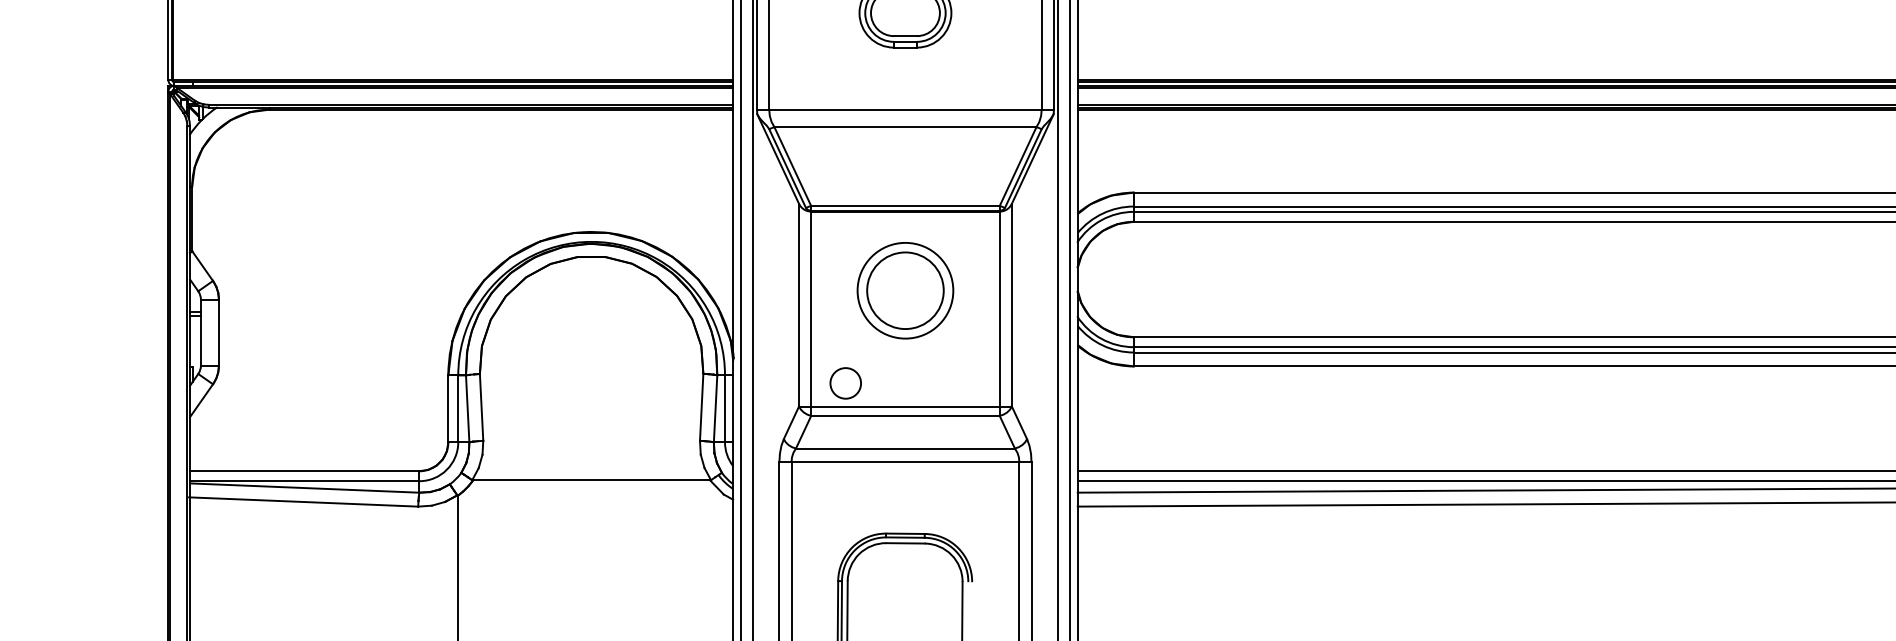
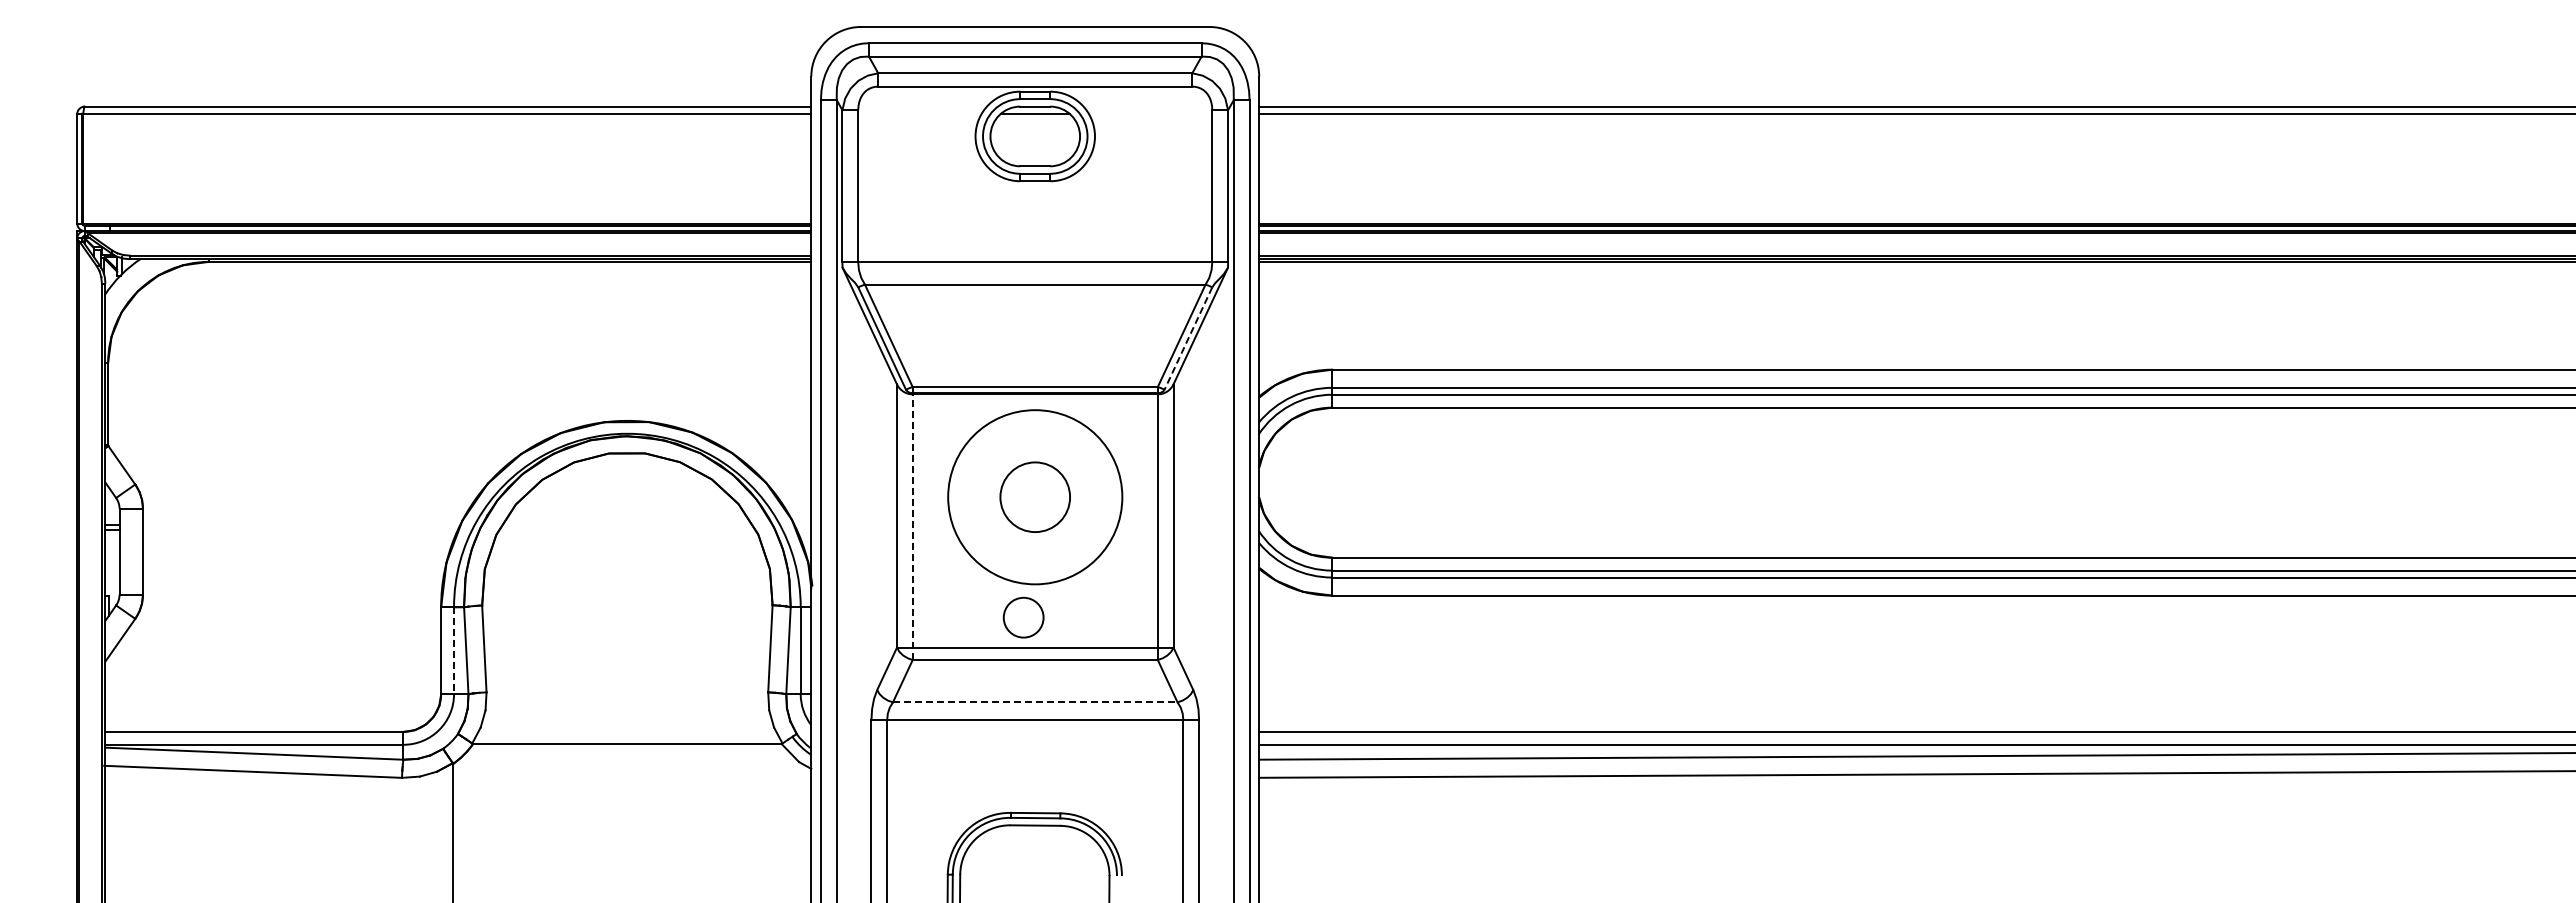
line: (1023, 169) -> (1188, 339), solid -> dashed
circle: (905, 290) -> (1035, 497), size x0.7
circle: (905, 290) -> (1035, 497), size x1.4
line: (811, 314) -> (912, 527), solid -> dashed
circle: (845, 383) -> (1023, 617), moved
line: (458, 409) -> (454, 651), solid -> dashed
line: (905, 448) -> (1035, 702), solid -> dashed

